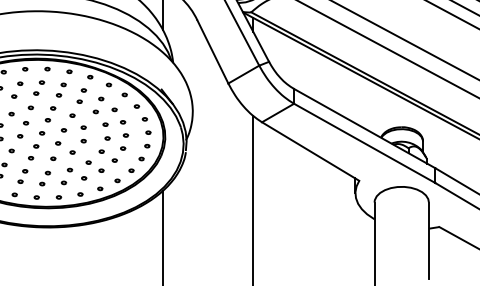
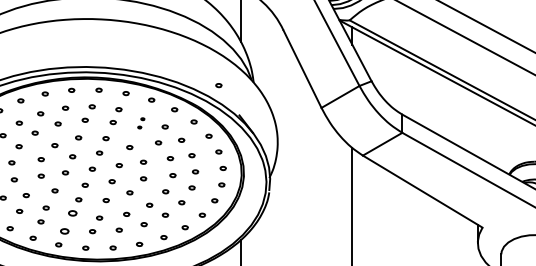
part: (144, 65) -> (218, 85), added
part: (81, 95) -> (140, 122), size x0.6
part: (22, 176) -> (68, 222), size x1.4

